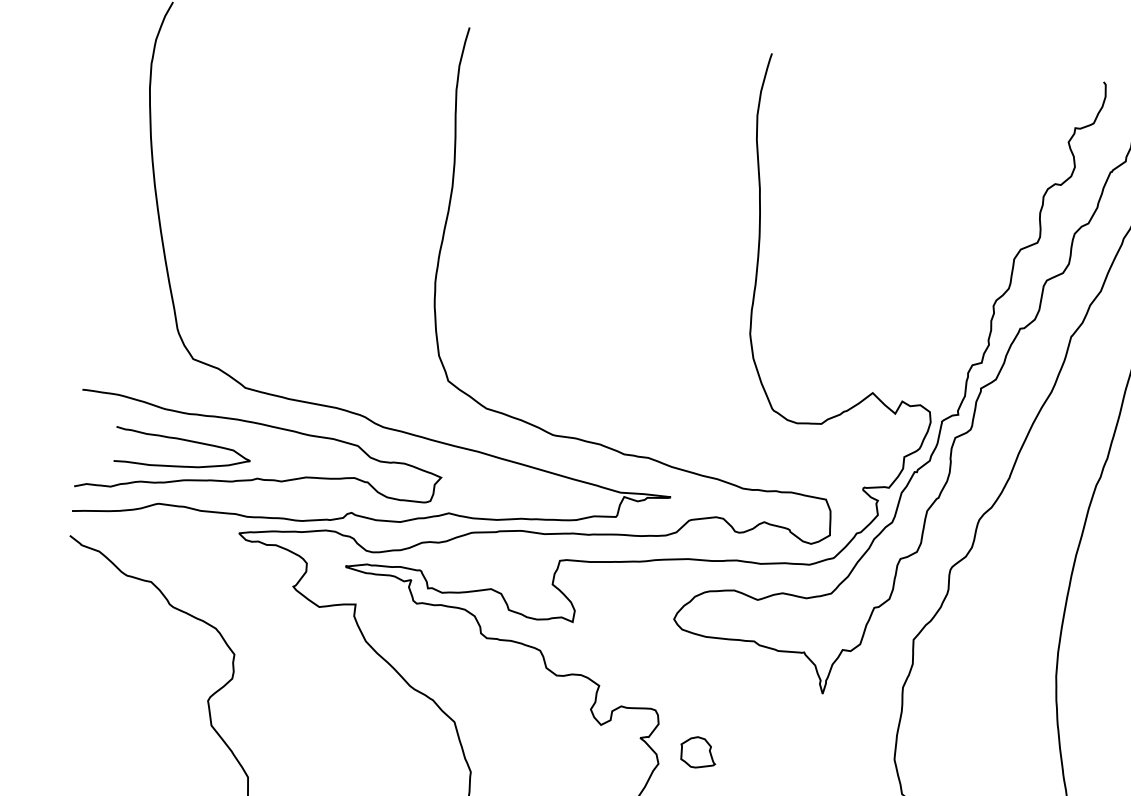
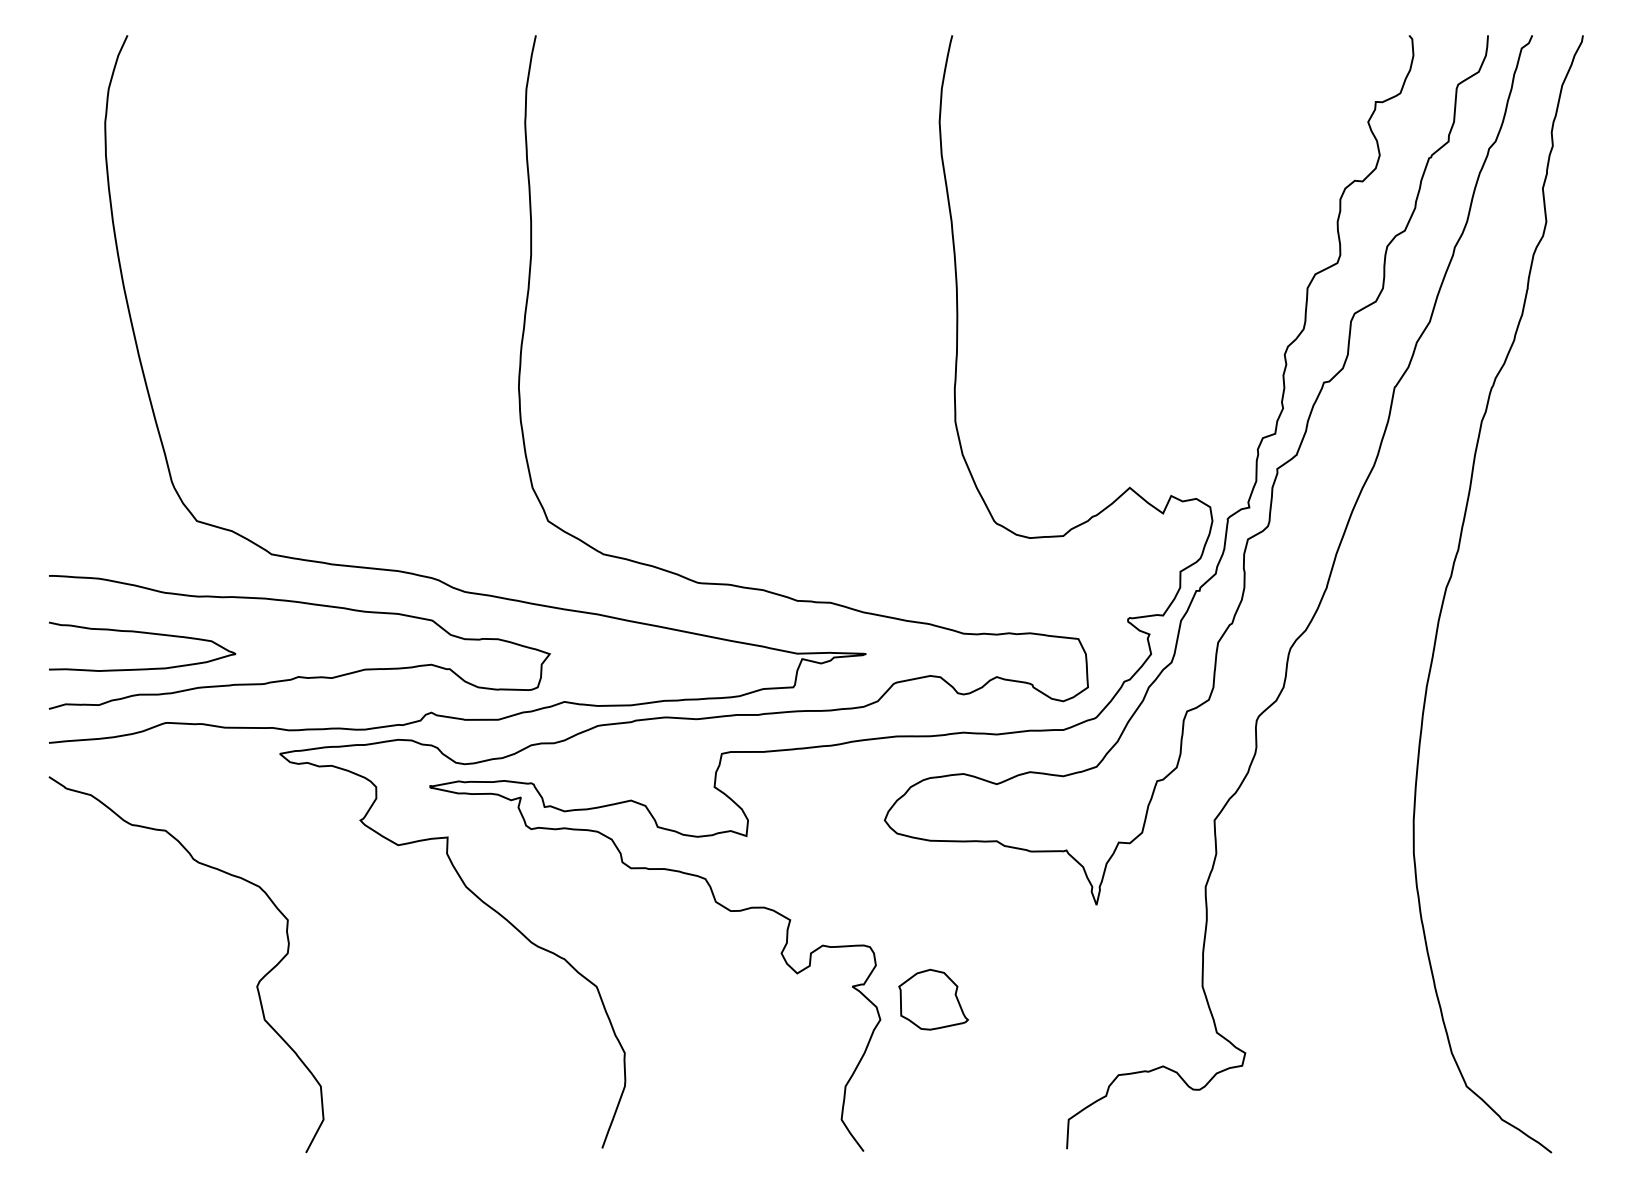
curve: (183, 440) -> (142, 633), moved
part: (698, 752) -> (933, 999), size x1.43

